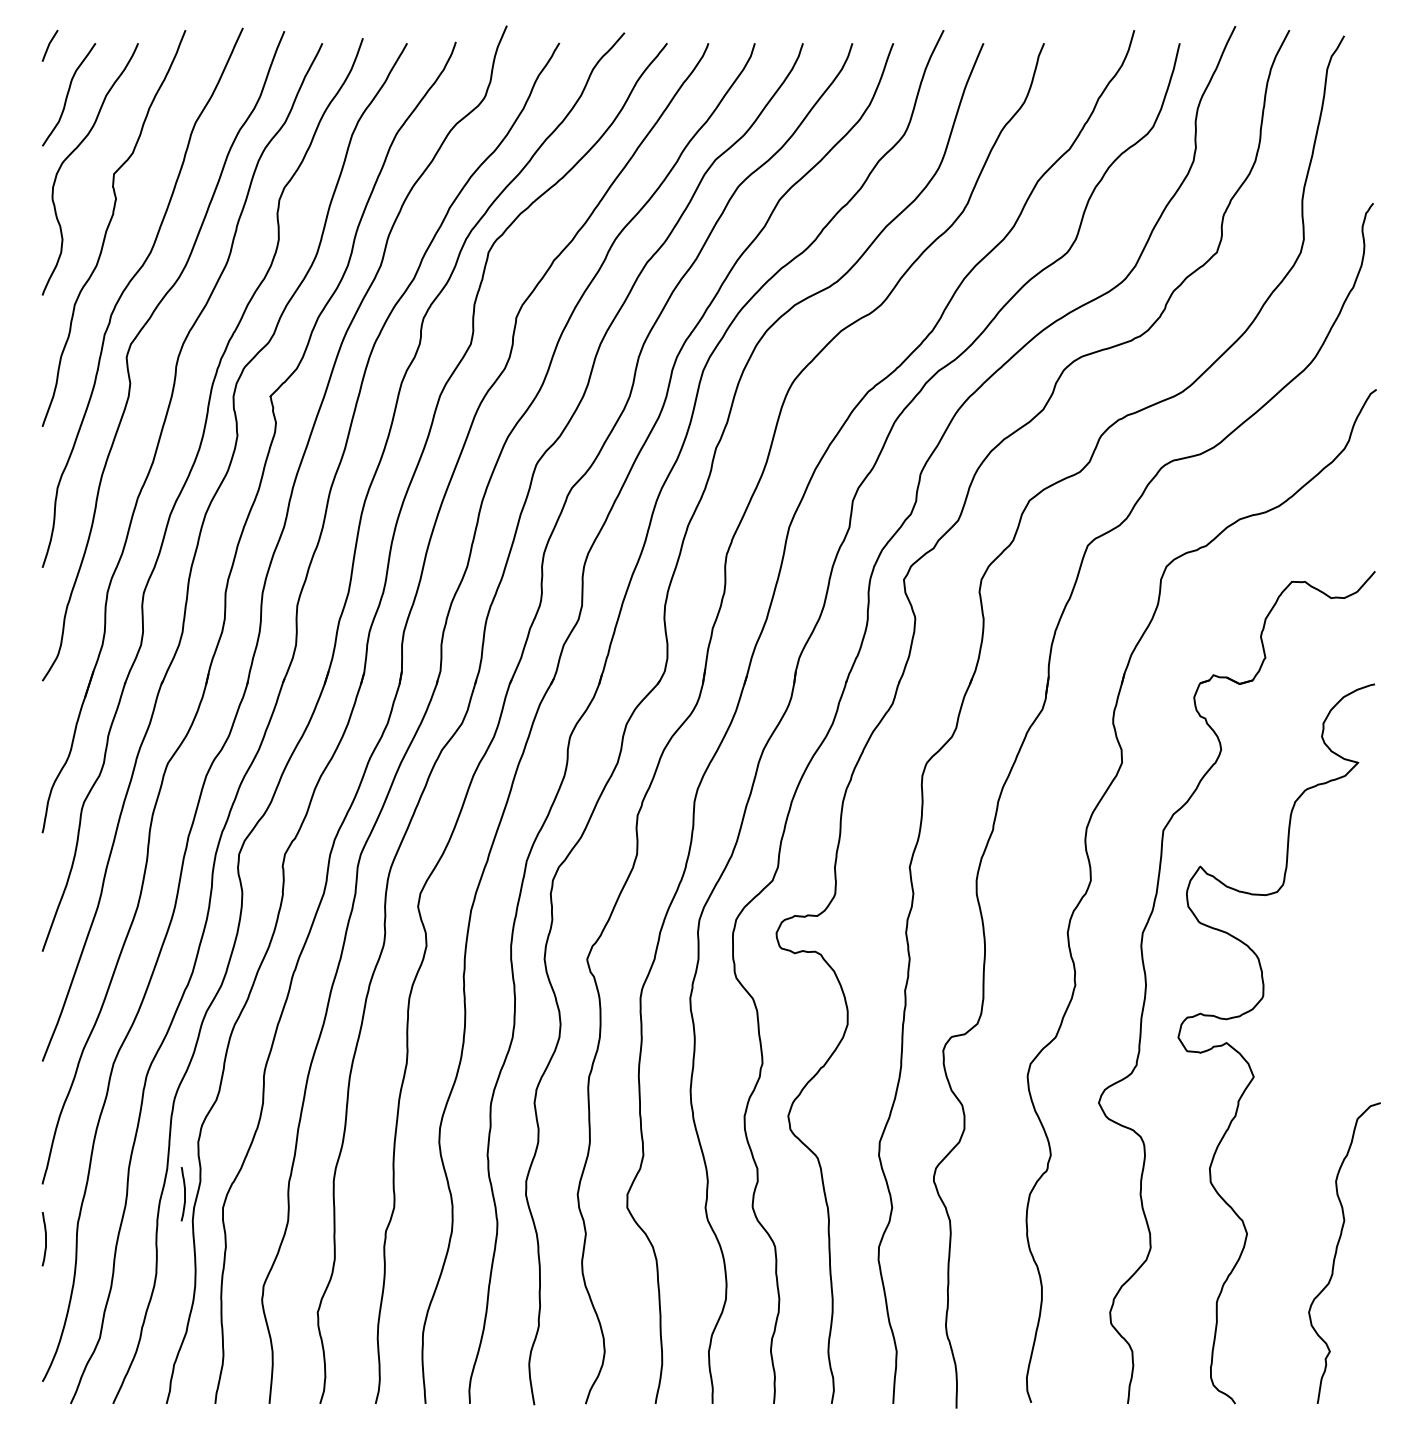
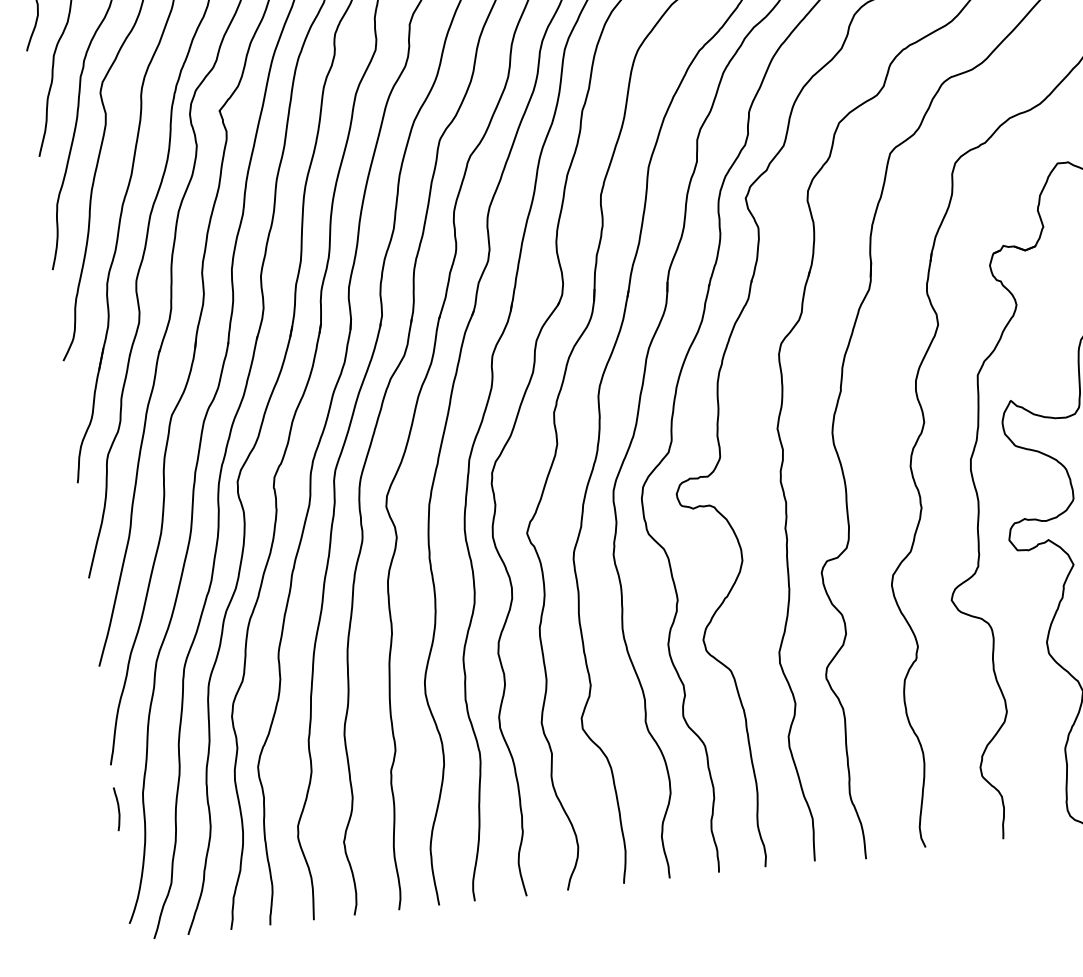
curve: (184, 1194) -> (225, 760), removed

